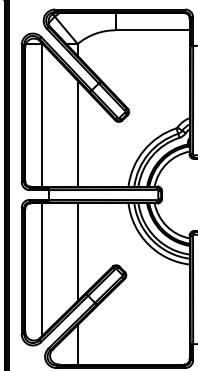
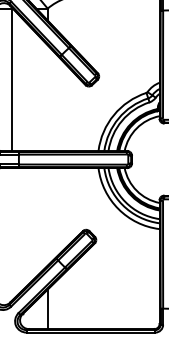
line: (77, 133) -> (47, 98), removed
line: (77, 252) -> (47, 217), removed
line: (42, 269) -> (12, 234), removed

